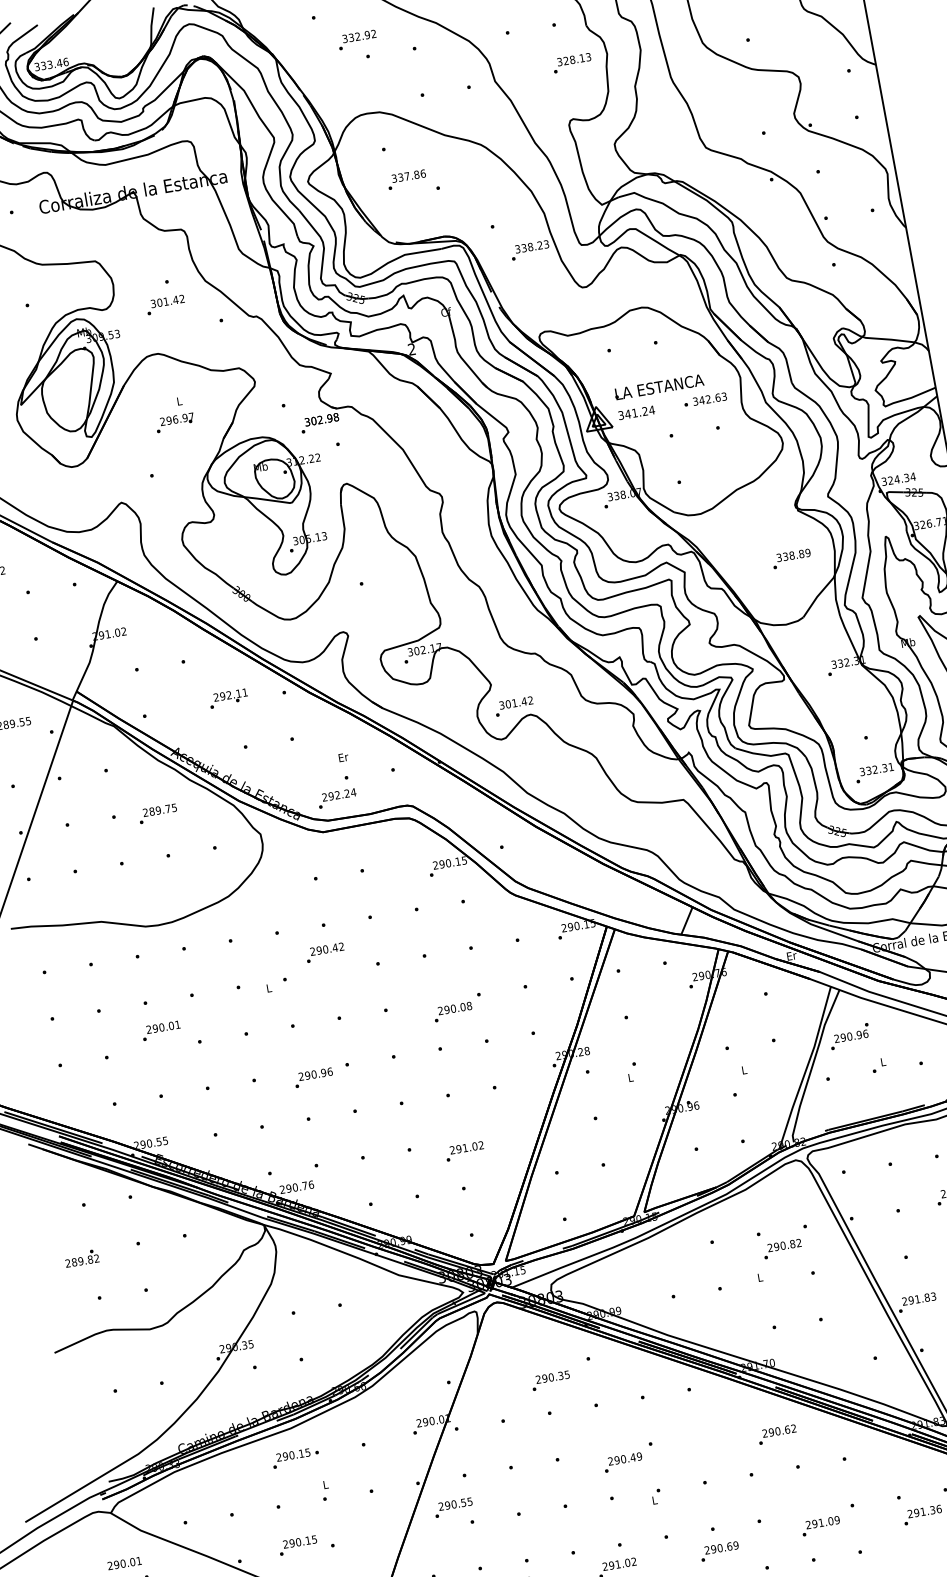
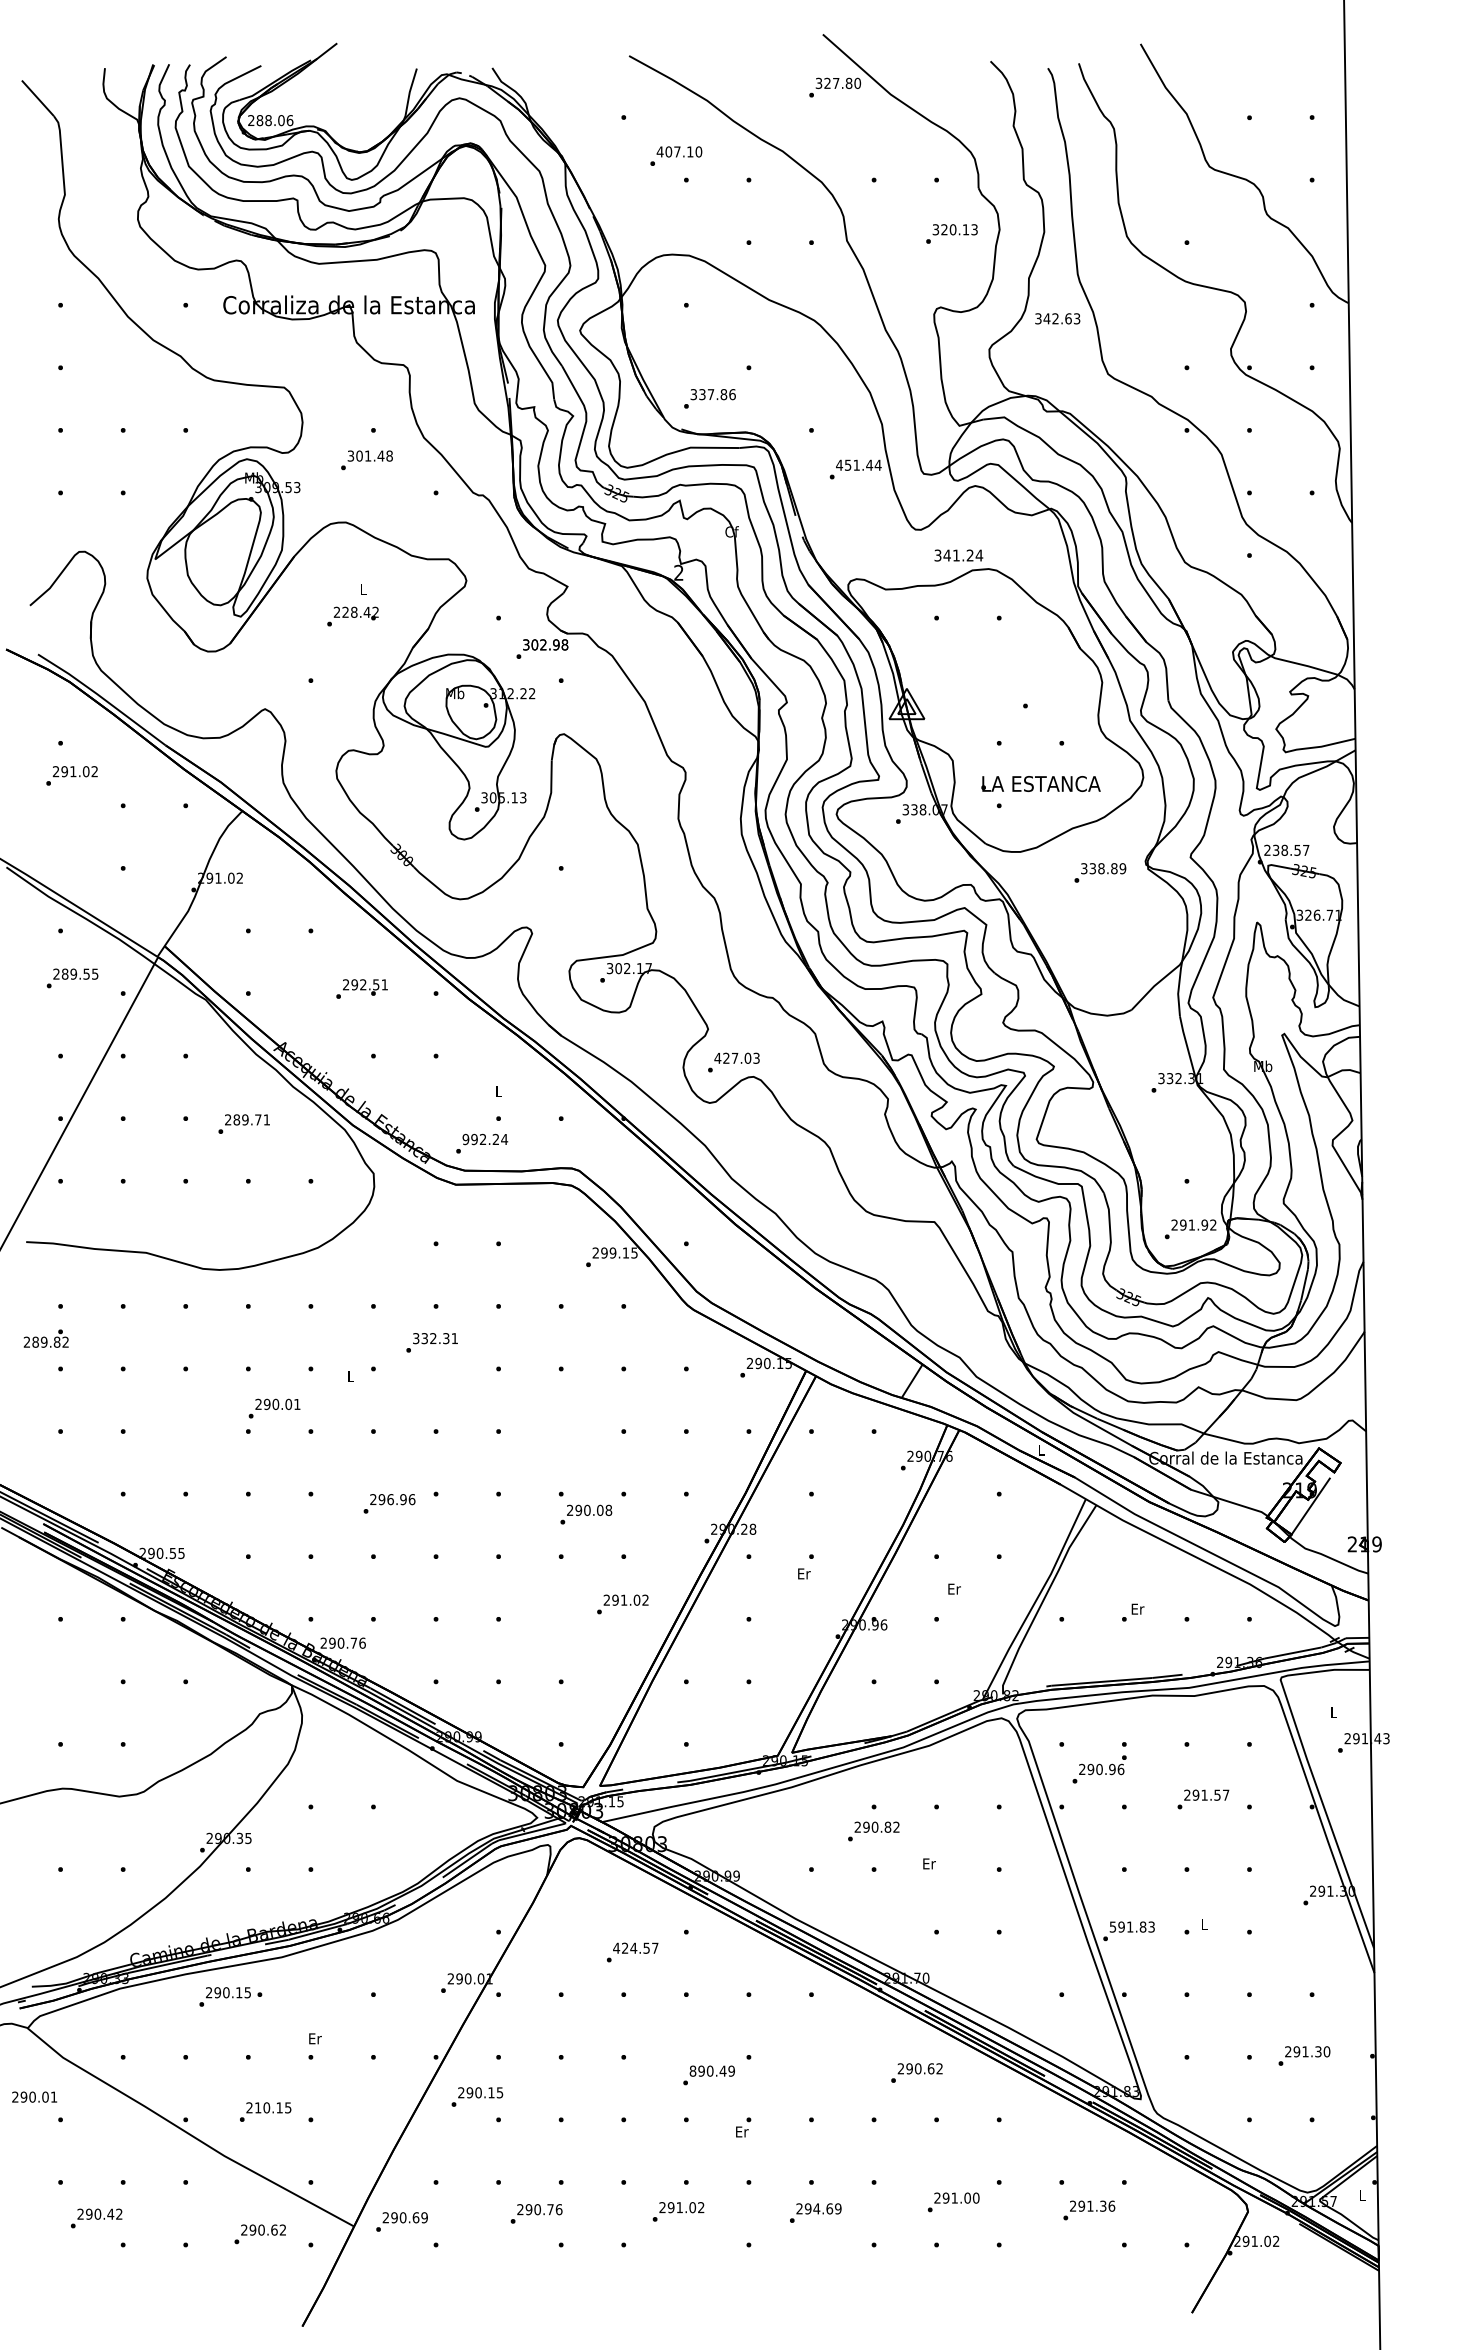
text: (359, 36) -> (679, 151), 332.92 -> 407.10
text: (572, 59) -> (952, 229), 328.13 -> 320.13
text: (48, 64) -> (266, 120), 333.46 -> 288.06
text: (406, 179) -> (709, 398), moved
text: (531, 246) -> (858, 464), 338.23 -> 451.44
text: (182, 298) -> (389, 455), 301.42 -> 301.48
text: (658, 386) -> (1040, 783), moved
text: (709, 398) -> (1057, 318), moved
text: (636, 412) -> (958, 555), moved
text: (180, 418) -> (360, 611), 296.97 -> 228.42
text: (898, 478) -> (1286, 849), 324.34 -> 238.57
text: (791, 558) -> (1100, 872), moved
text: (238, 693) -> (376, 984), 292.11 -> 292.51
text: (515, 702) -> (736, 1057), 301.42 -> 427.03
text: (343, 757) -> (499, 1091), Er -> L
text: (876, 769) -> (1193, 1224), 332.31 -> 291.92
text: (324, 797) -> (465, 1139), 292.24 -> 992.24
text: (174, 807) -> (266, 1119), 289.75 -> 289.71
text: (448, 862) -> (612, 1252), 290.15 -> 299.15
text: (327, 949) -> (435, 1338), 290.42 -> 332.31
text: (791, 955) -> (1041, 1449), Er -> L
text: (453, 1011) -> (586, 1514), moved
text: (161, 1030) -> (274, 1408), moved
text: (849, 1036) -> (1099, 1769), moved
text: (883, 1061) -> (1137, 1608), L -> Er
text: (744, 1069) -> (954, 1588), L -> Er
text: (314, 1074) -> (390, 1499), 290.96 -> 296.96
text: (631, 1077) -> (804, 1573), L -> Er
text: (464, 1151) -> (622, 1604), moved
text: (782, 1249) -> (873, 1831), moved
text: (81, 1258) -> (45, 1338), moved
text: (760, 1277) -> (929, 1863), L -> Er
text: (904, 1301) -> (1112, 1926), 291.83 -> 591.83
text: (552, 1376) -> (635, 1947), 290.35 -> 424.57
text: (295, 1457) -> (230, 1996), moved
text: (610, 1460) -> (692, 2070), 290.49 -> 890.49
text: (326, 1484) -> (315, 2038), L -> Er
text: (655, 1500) -> (742, 2131), L -> Er
text: (463, 1502) -> (491, 2092), 290.55 -> 290.15
text: (836, 1520) -> (975, 2198), 291.09 -> 291.00
text: (291, 1543) -> (257, 2107), 290.15 -> 210.15
text: (719, 1547) -> (816, 2208), 290.69 -> 294.69

